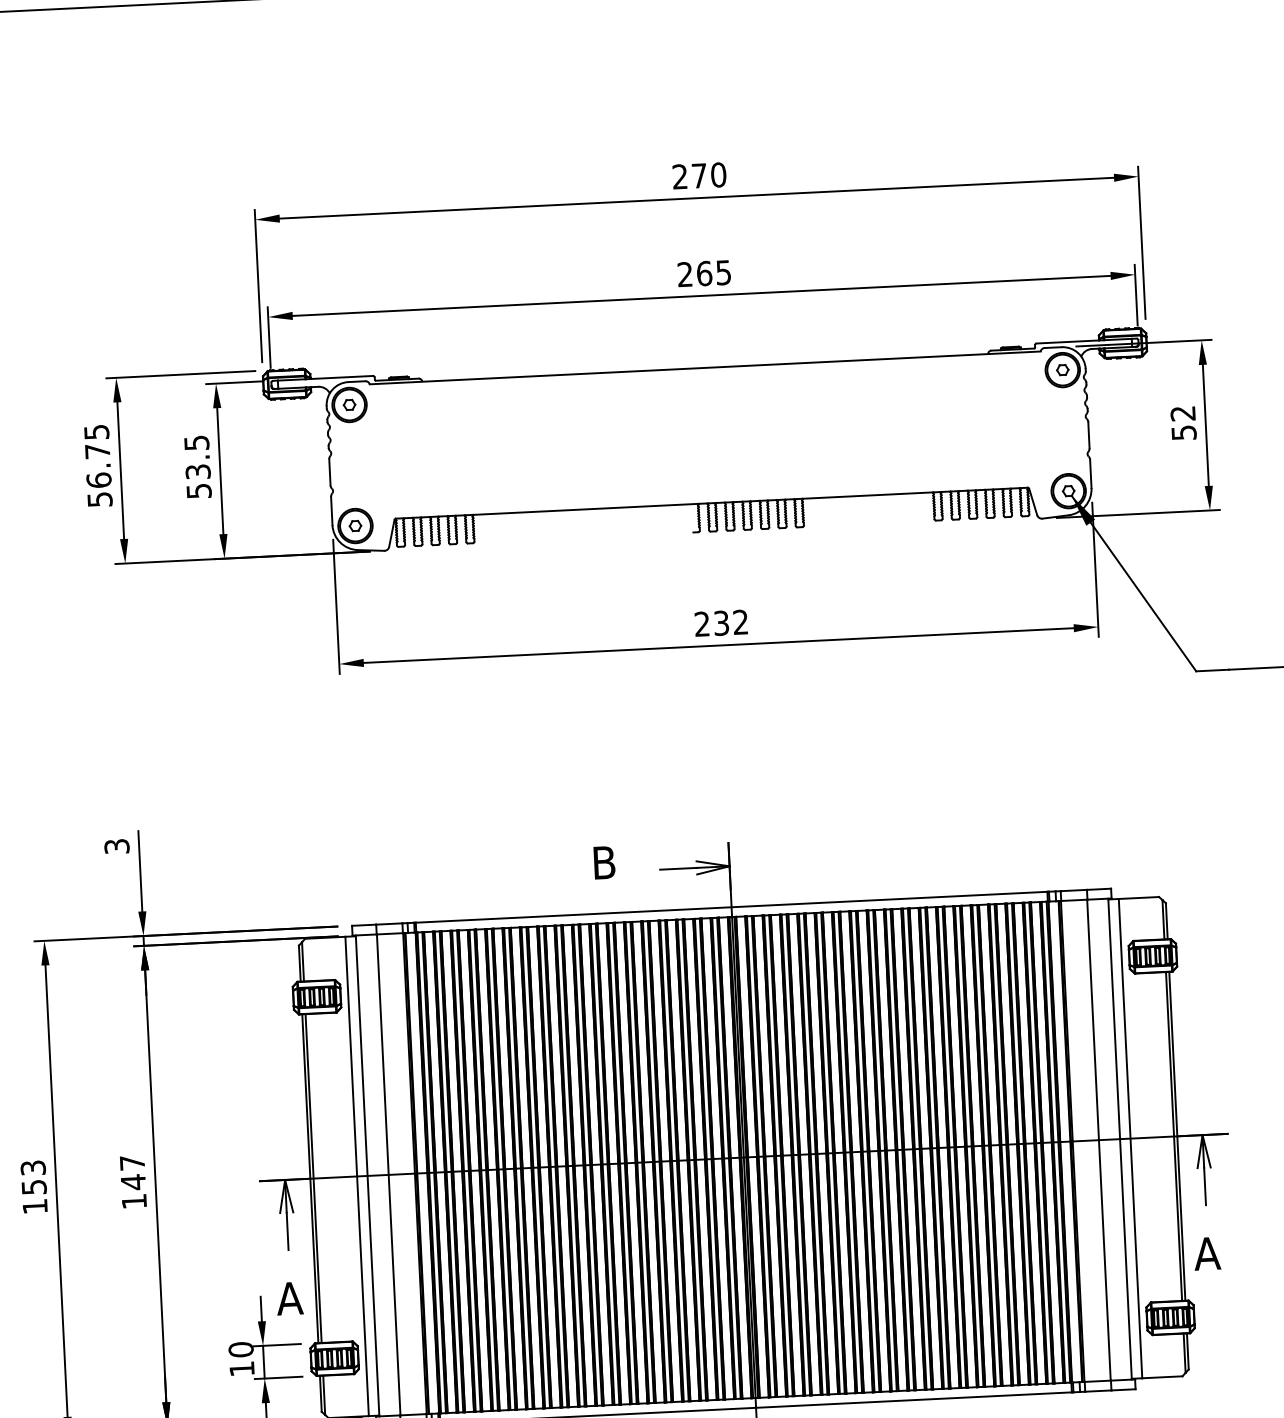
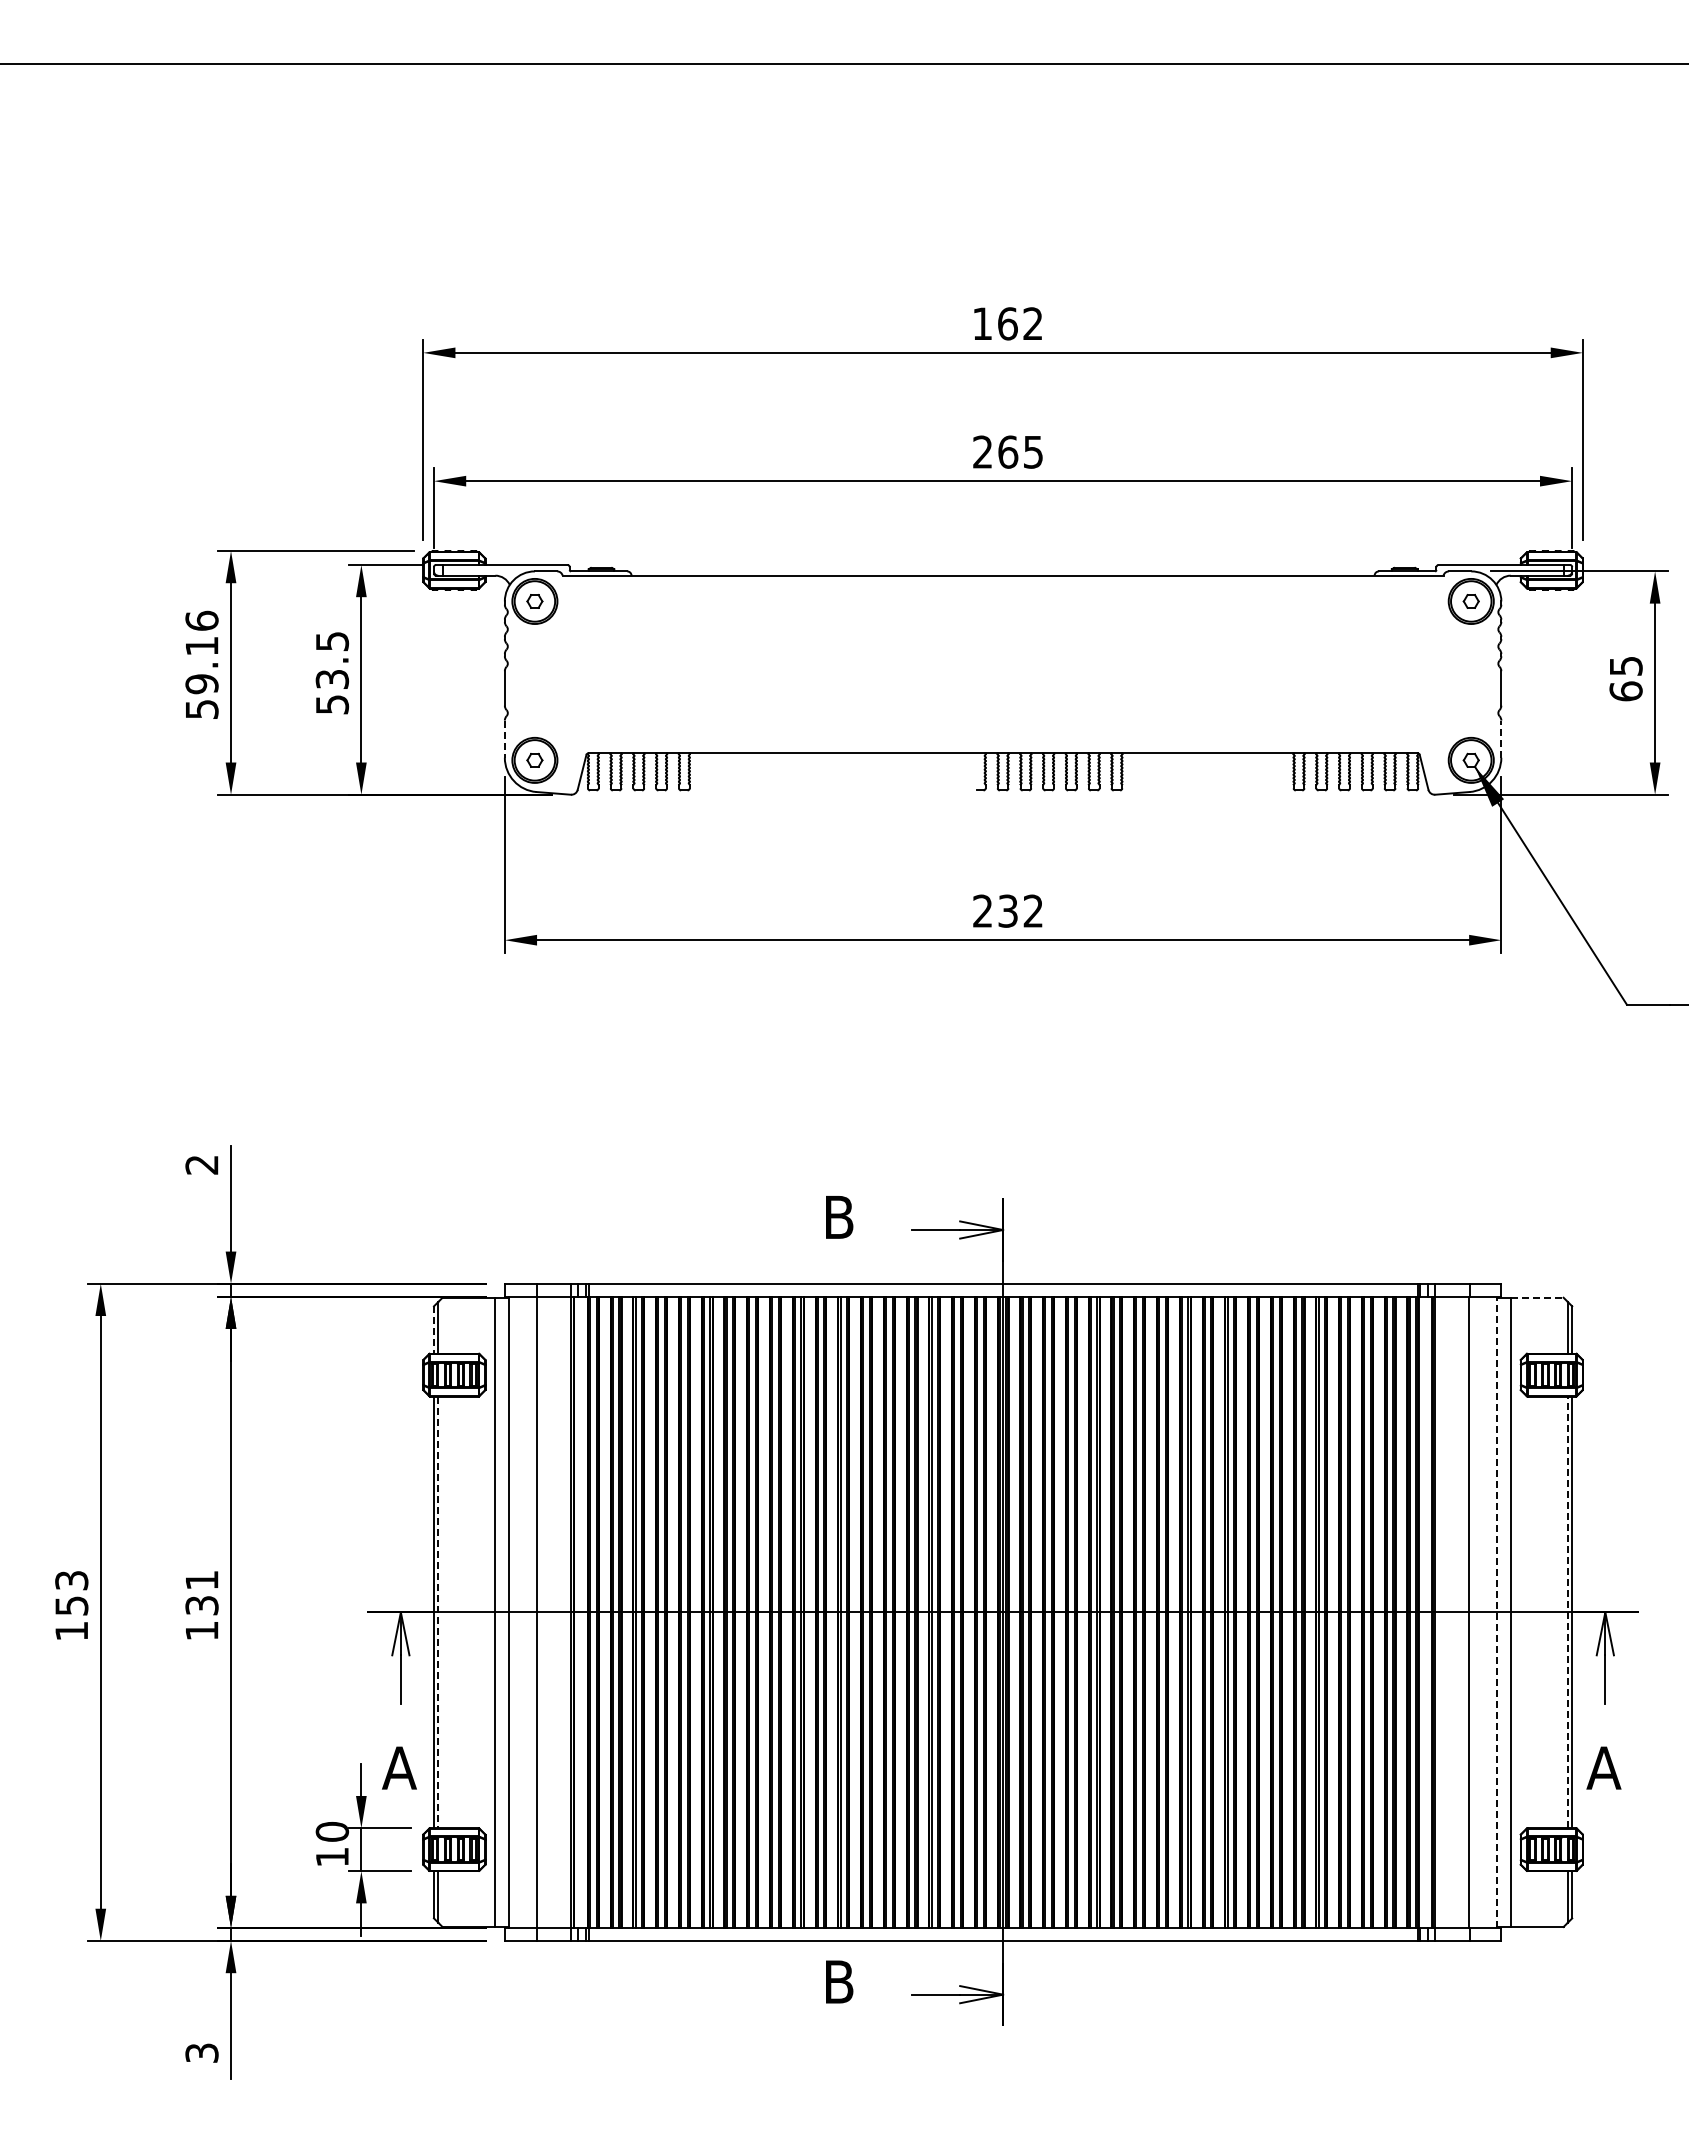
text: (699, 175) -> (1007, 323), 270 -> 162
text: (1183, 423) -> (1625, 679), 52 -> 65
text: (97, 456) -> (201, 652), 56.75 -> 59.16
line: (1090, 474) -> (1501, 739), solid -> dashed
line: (331, 511) -> (504, 739), solid -> dashed
text: (116, 846) -> (201, 1164), 3 -> 2
line: (1139, 897) -> (1537, 1297), solid -> dashed
line: (299, 963) -> (433, 1329), solid -> dashed
line: (1173, 1136) -> (1567, 1612), solid -> dashed
line: (1120, 1139) -> (1497, 1612), solid -> dashed
text: (132, 1173) -> (201, 1593), 147 -> 131
line: (313, 1178) -> (438, 1612), solid -> dashed

